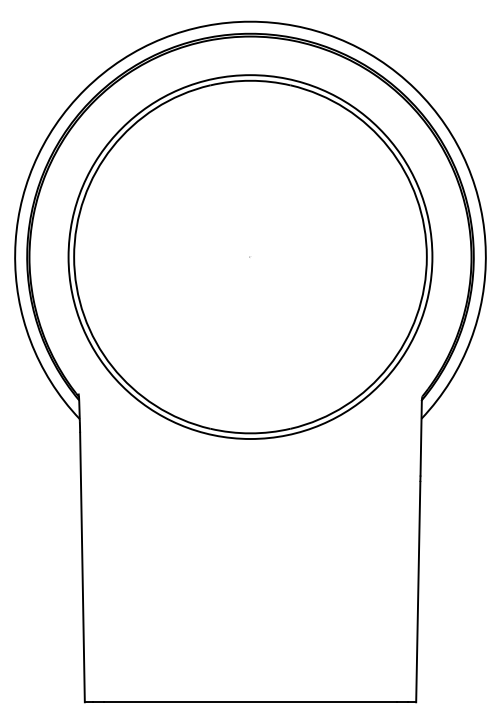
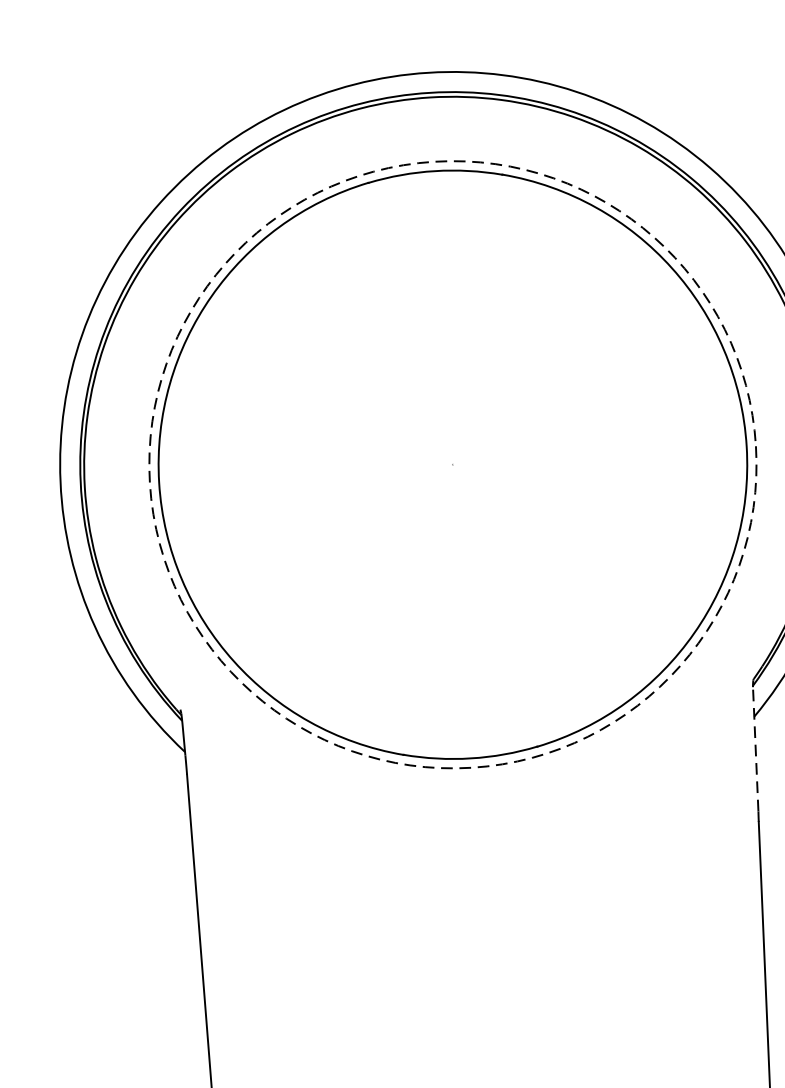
circle: (250, 257) -> (452, 465), solid -> dashed
line: (421, 437) -> (756, 747), solid -> dashed

